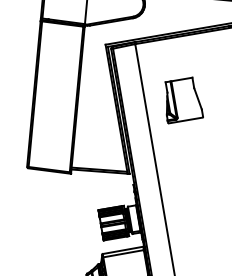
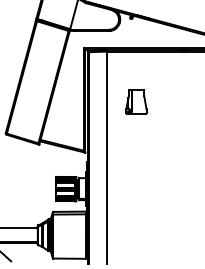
part: (182, 99) -> (136, 101), size x0.71

